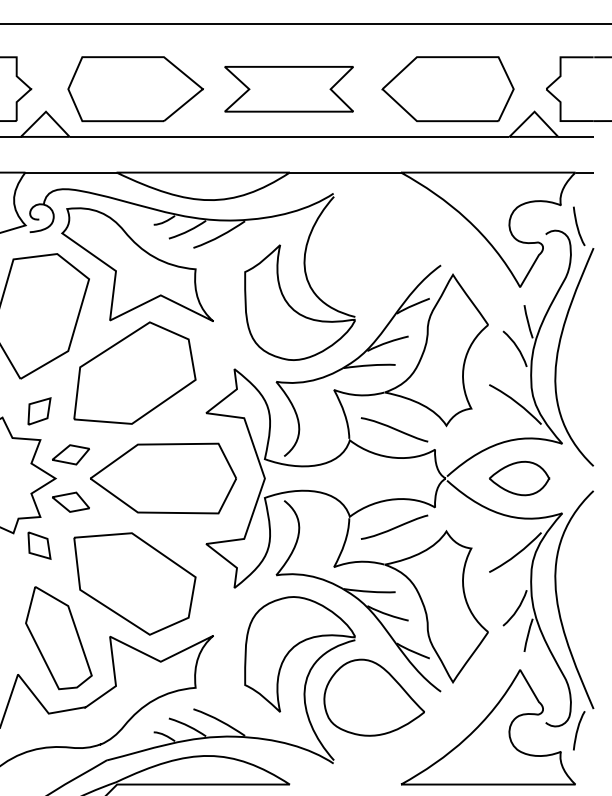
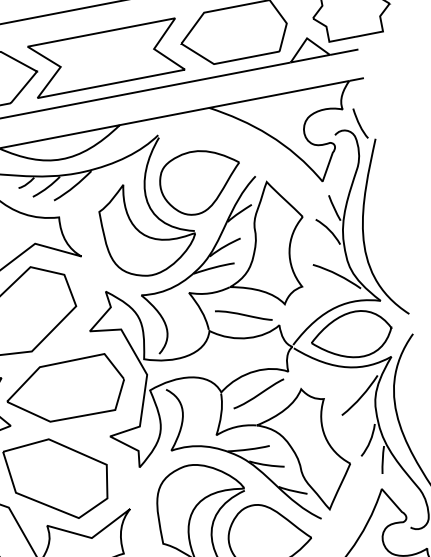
part: (288, 89) -> (105, 58), size x1.43
part: (373, 259) -> (200, 182), added
part: (519, 478) -> (351, 335), size x1.67

